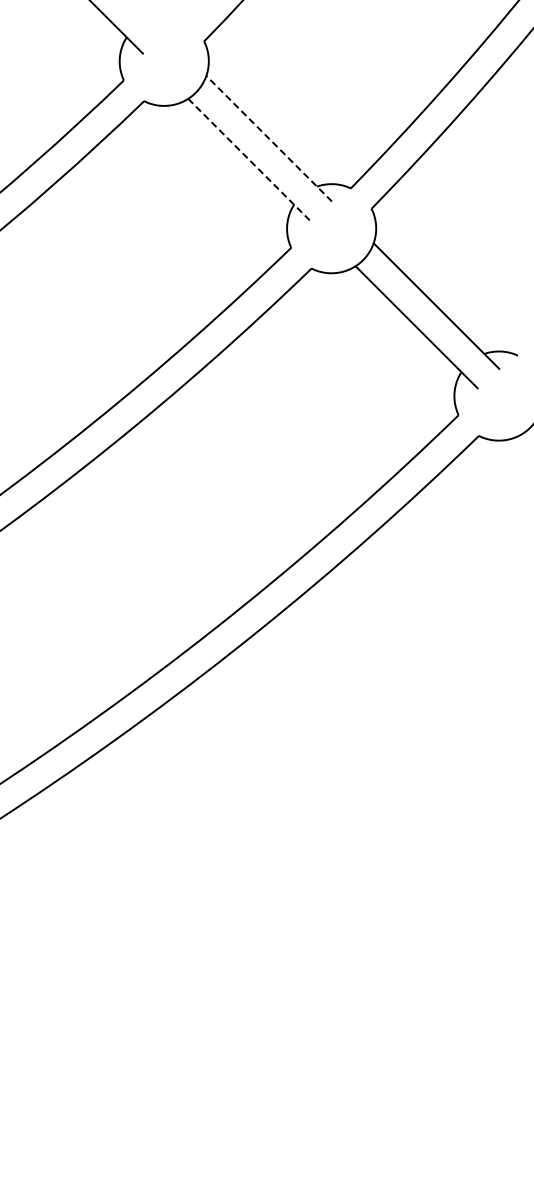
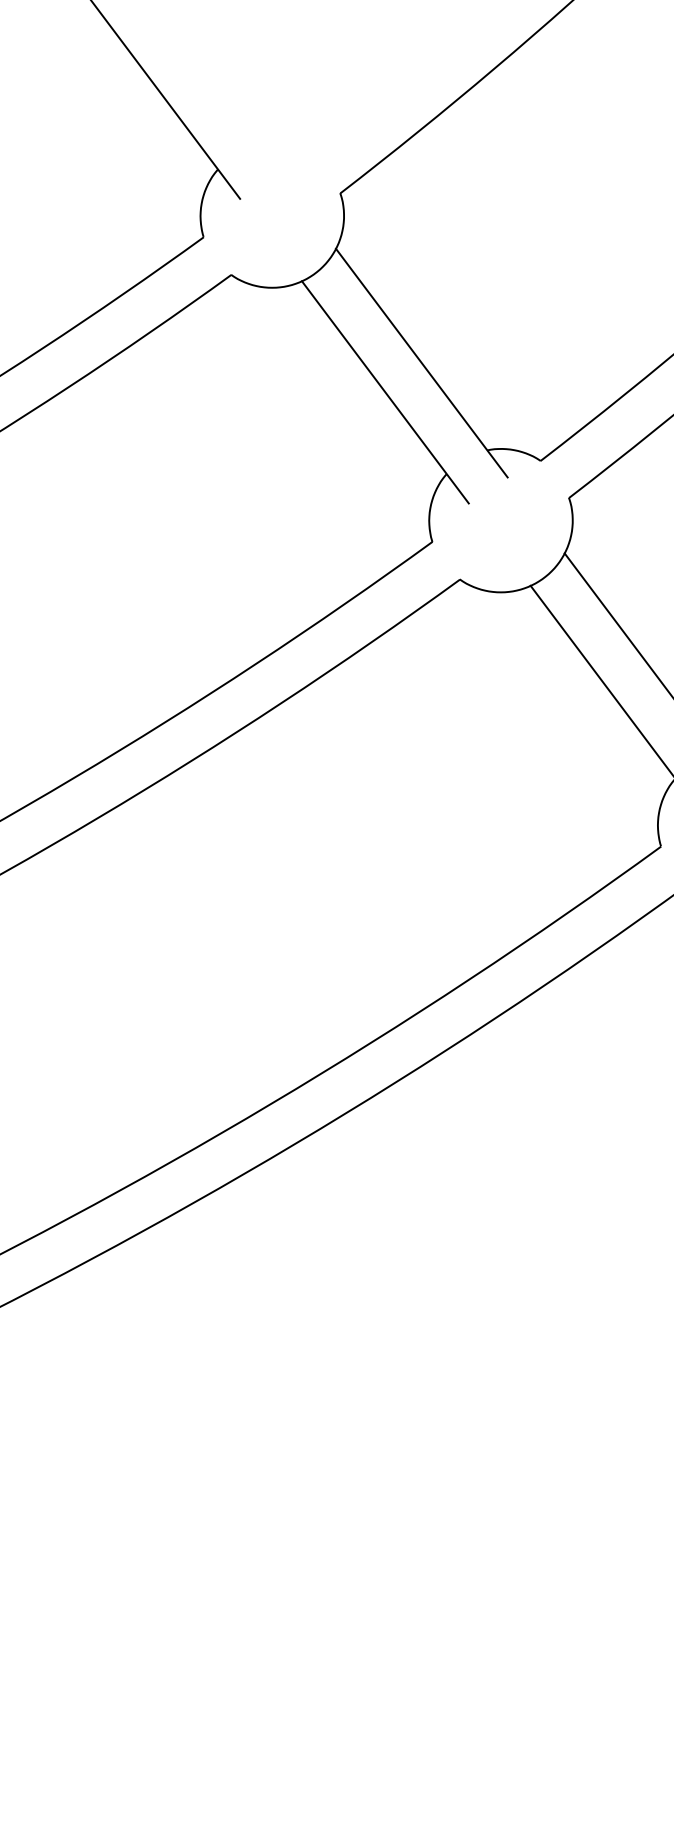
line: (269, 138) -> (422, 362), dashed -> solid
line: (249, 160) -> (385, 393), dashed -> solid

